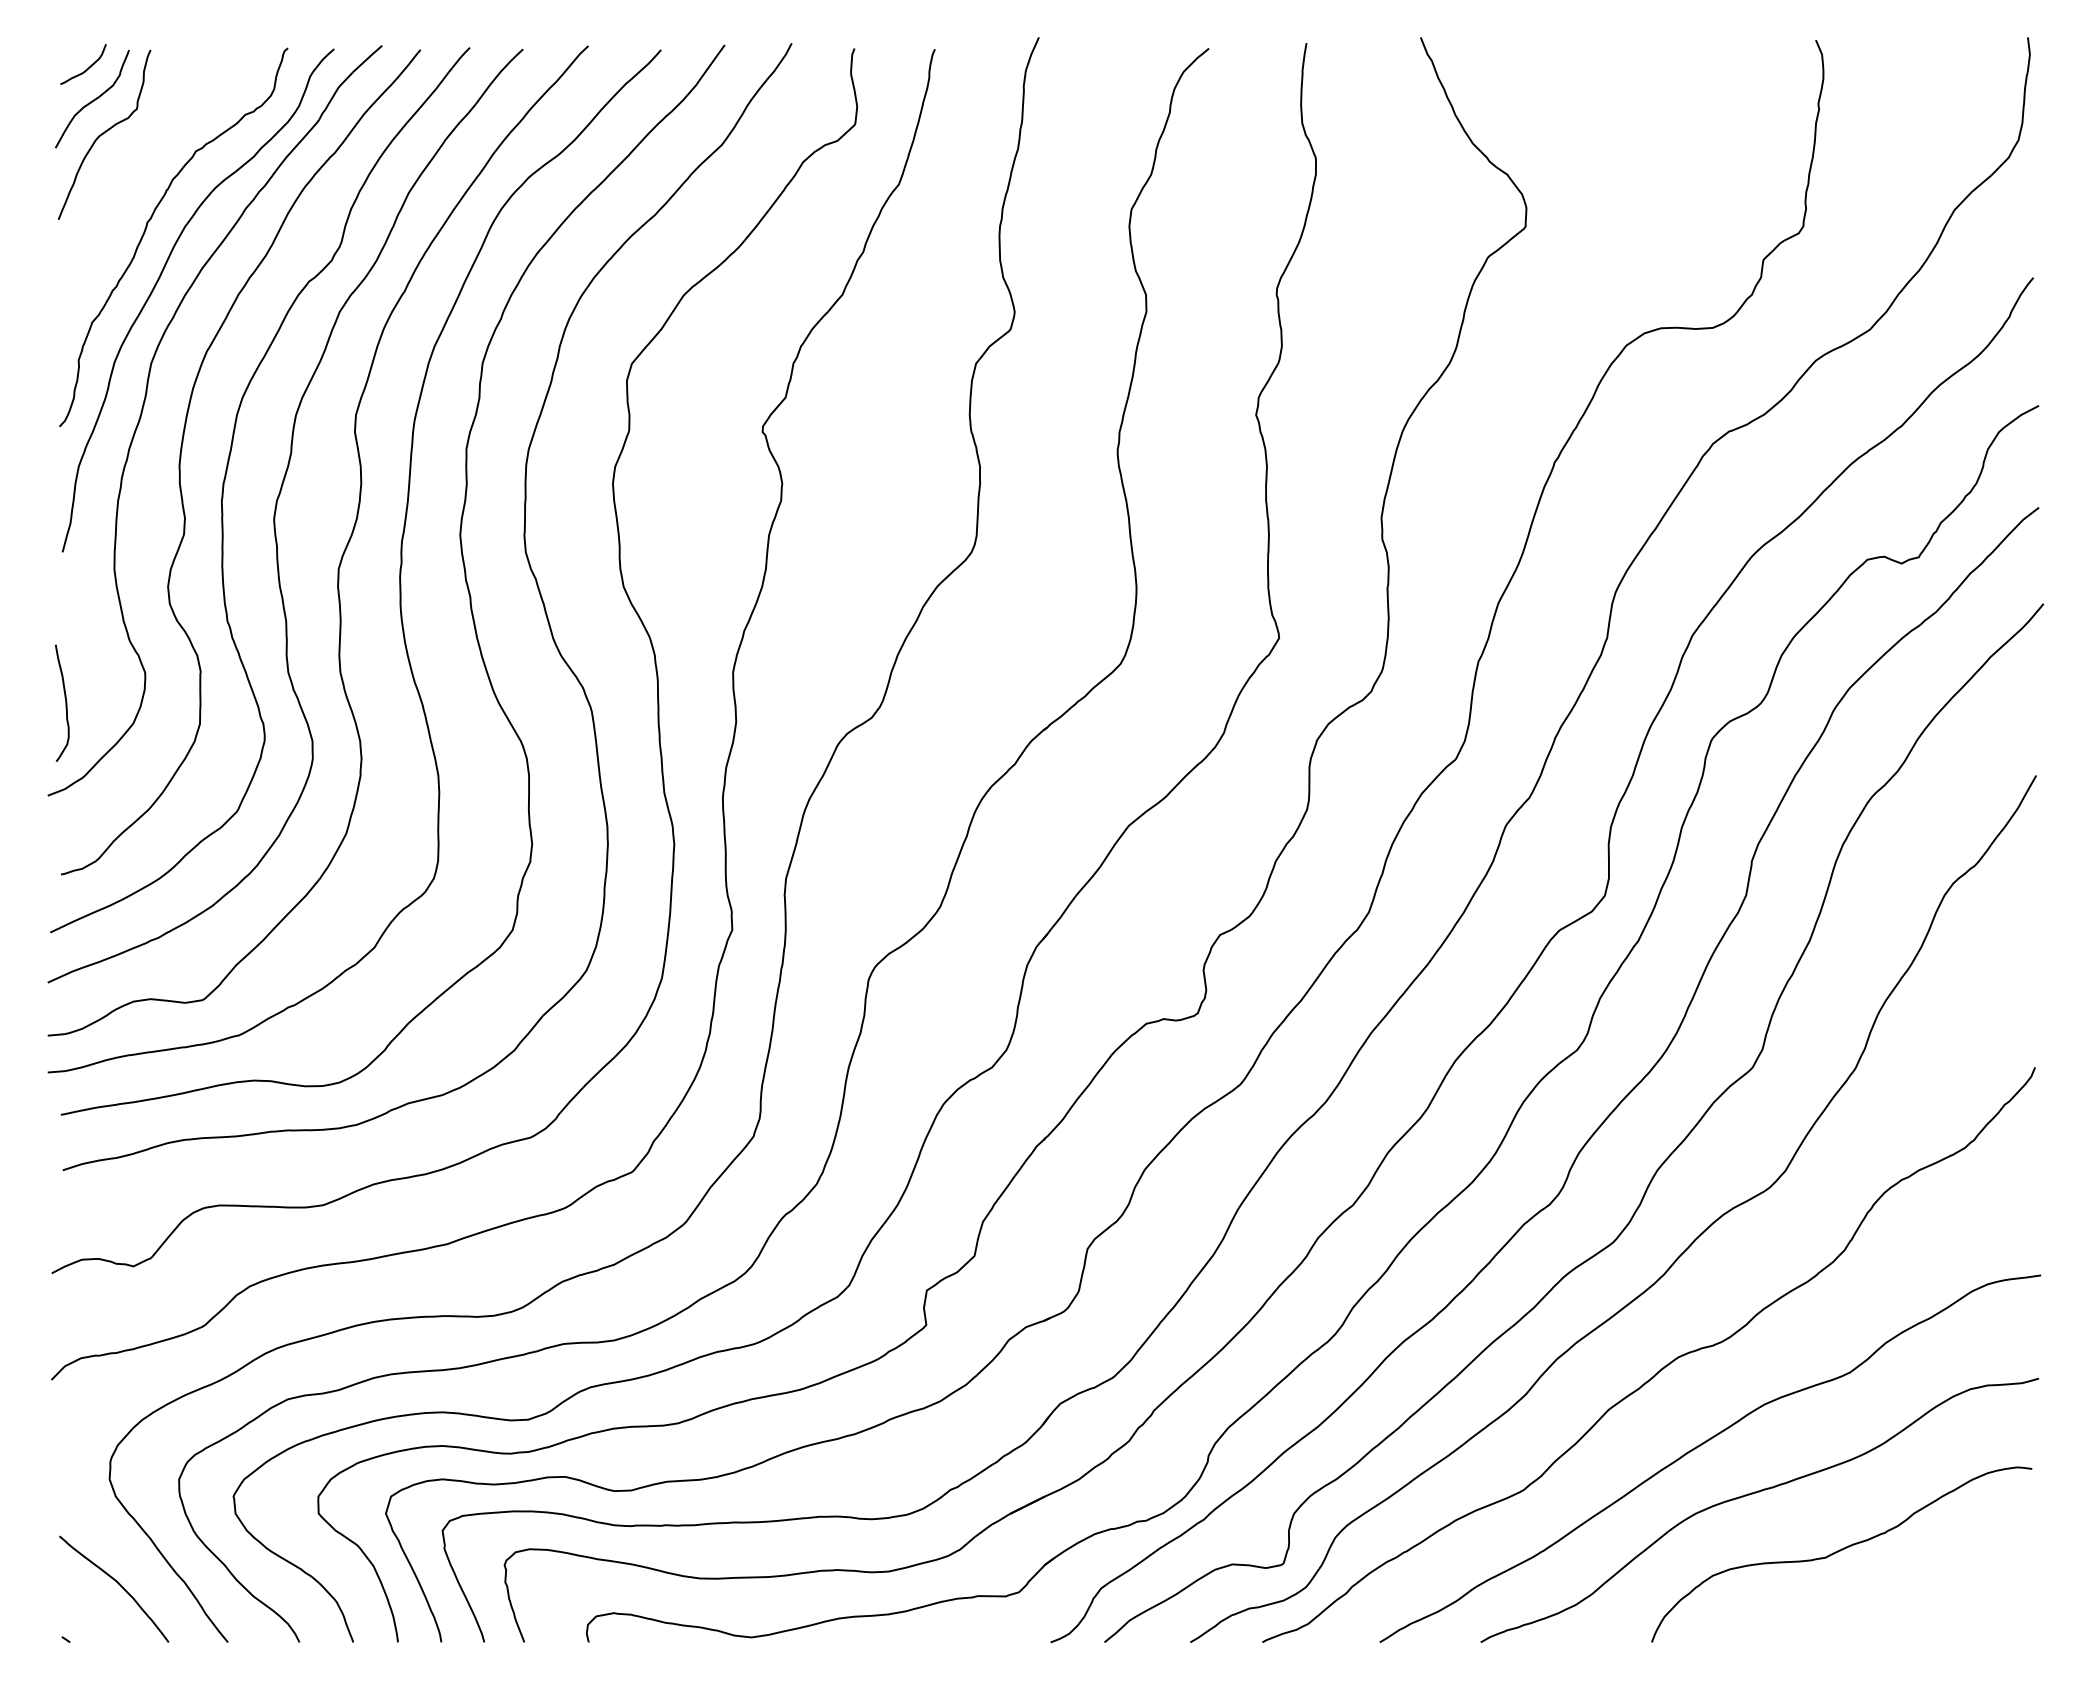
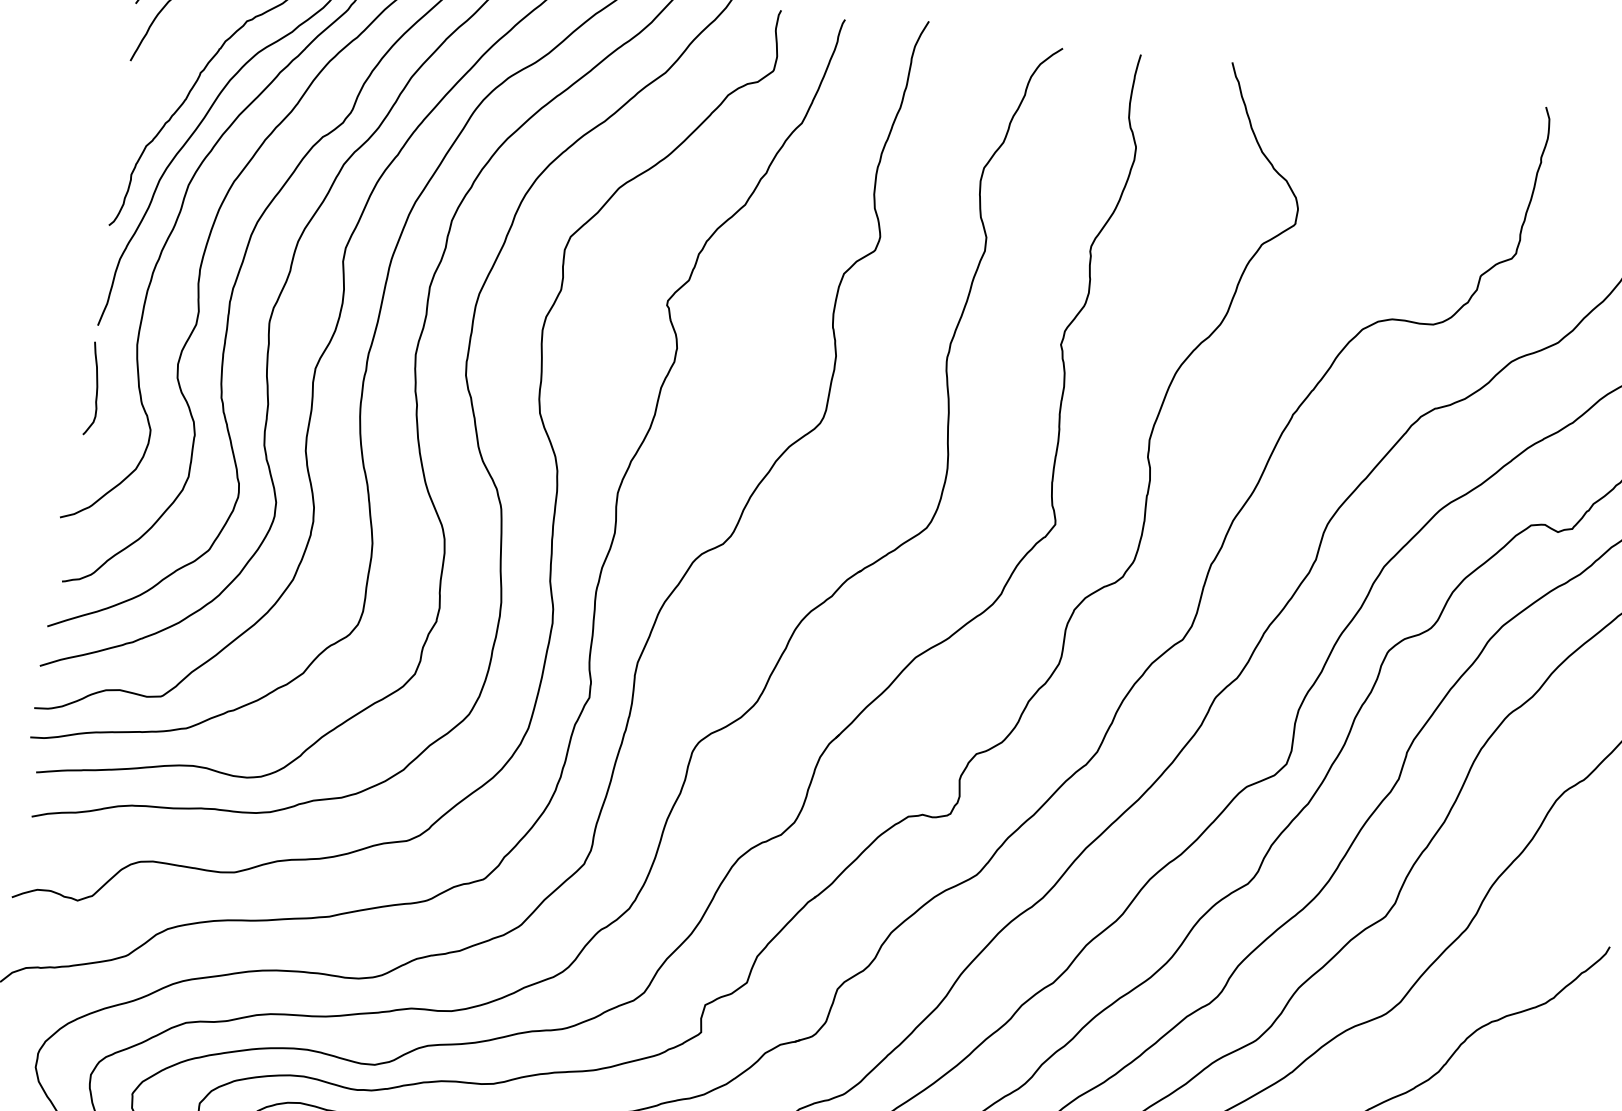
curve: (65, 702) -> (96, 388), moved

